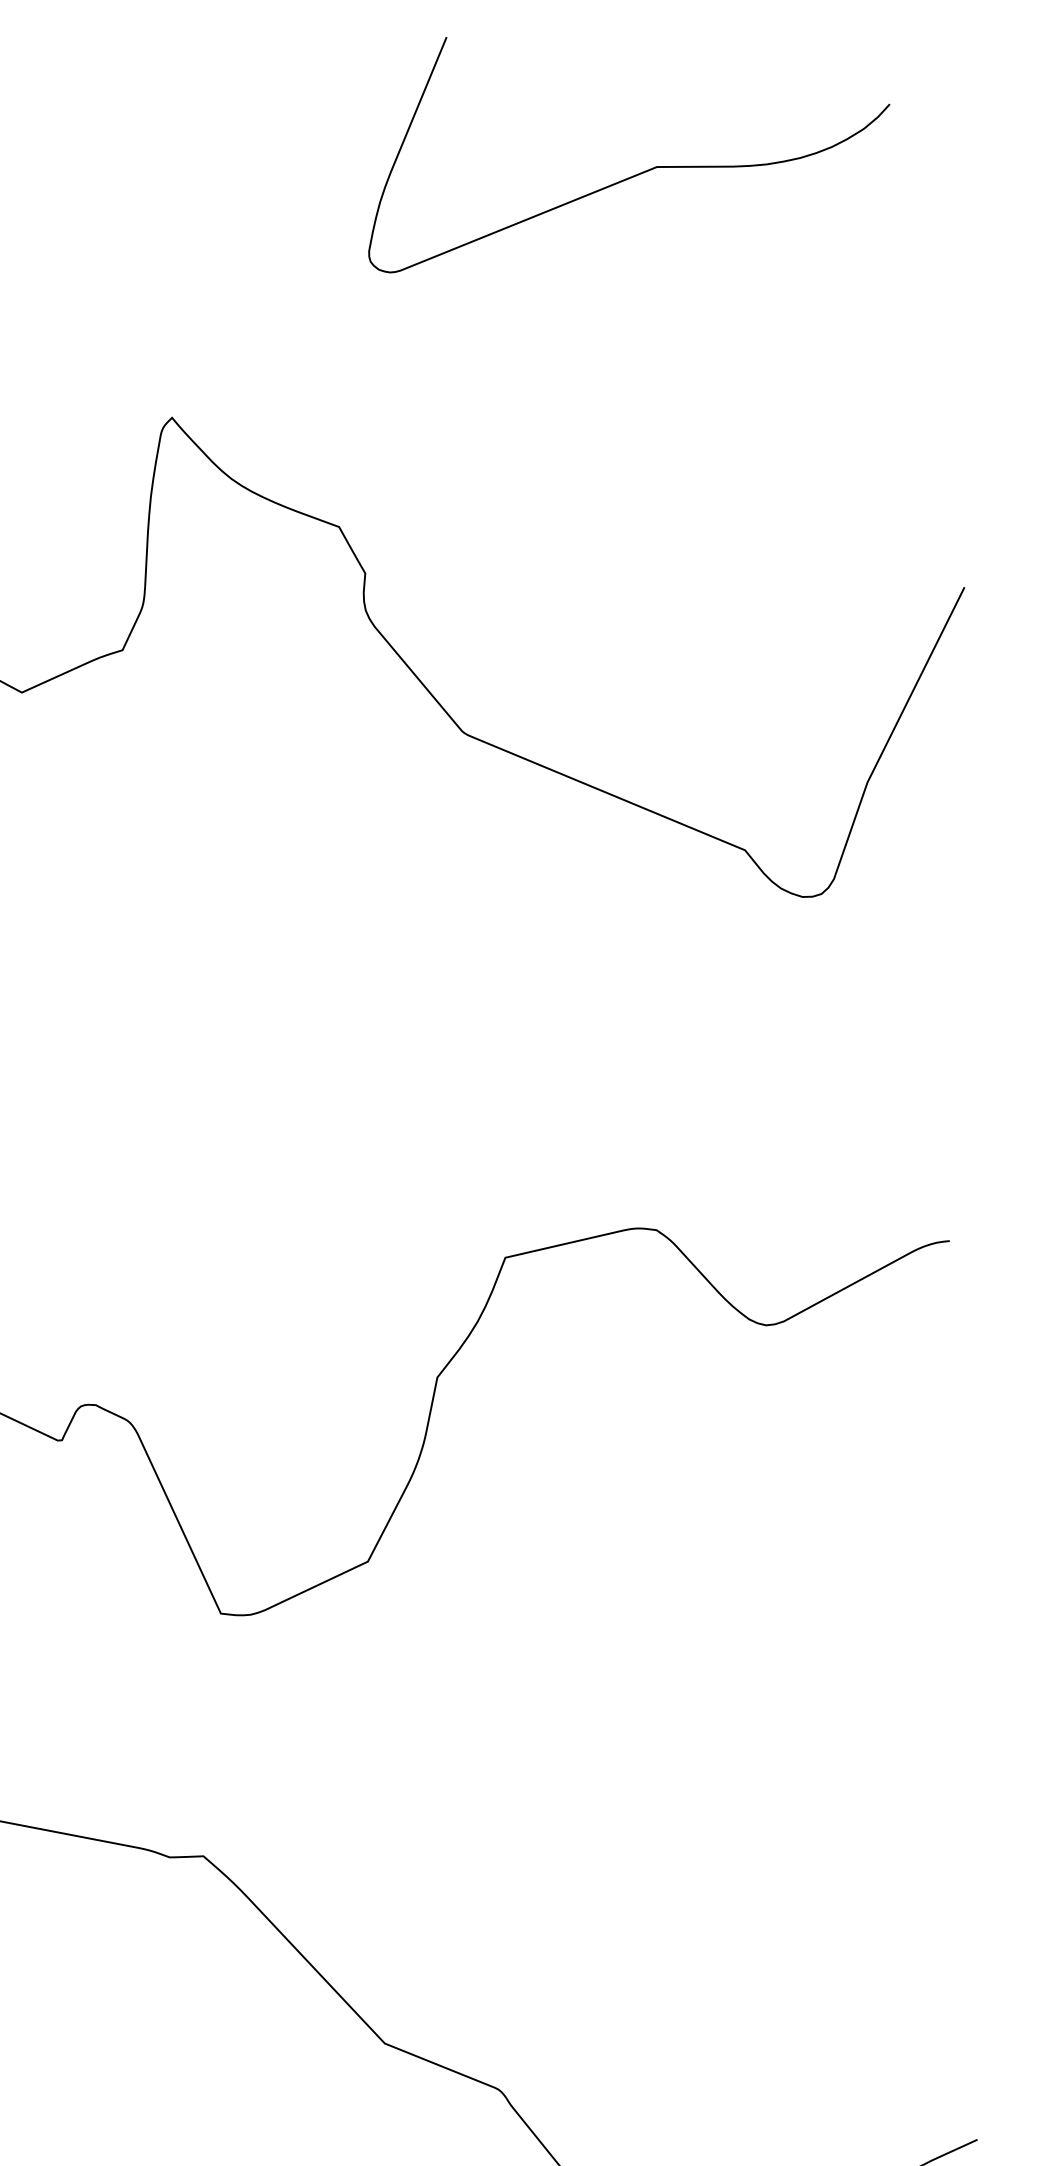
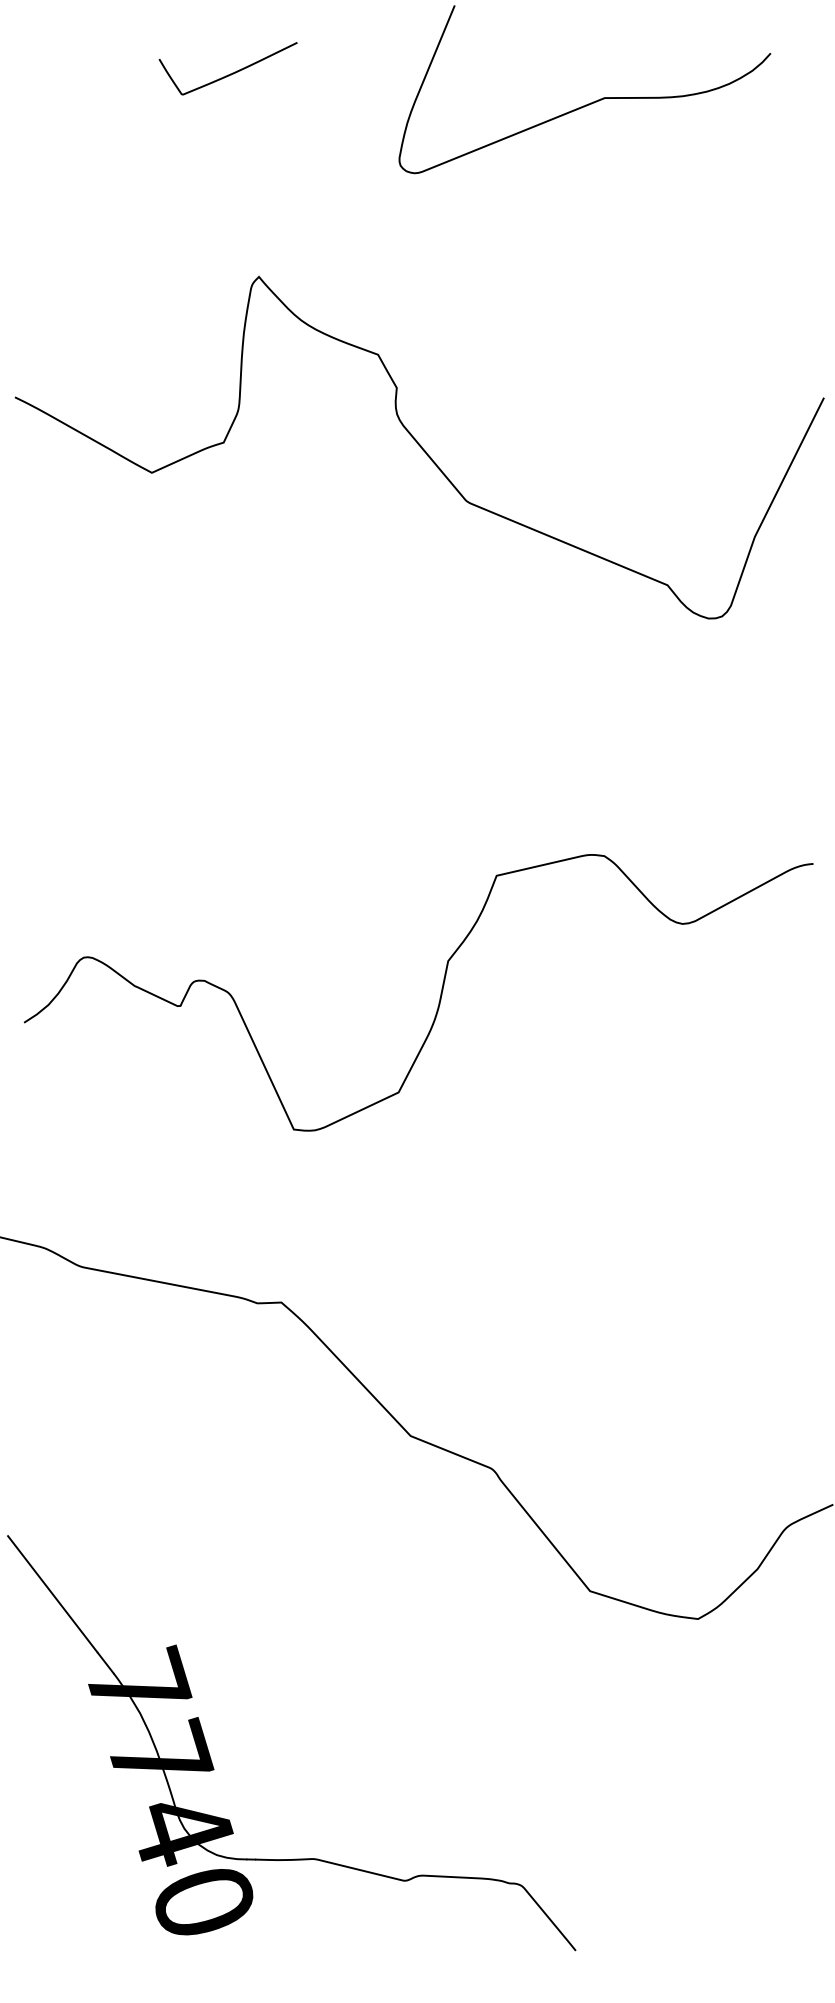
curve: (132, 132) -> (230, 73), added

